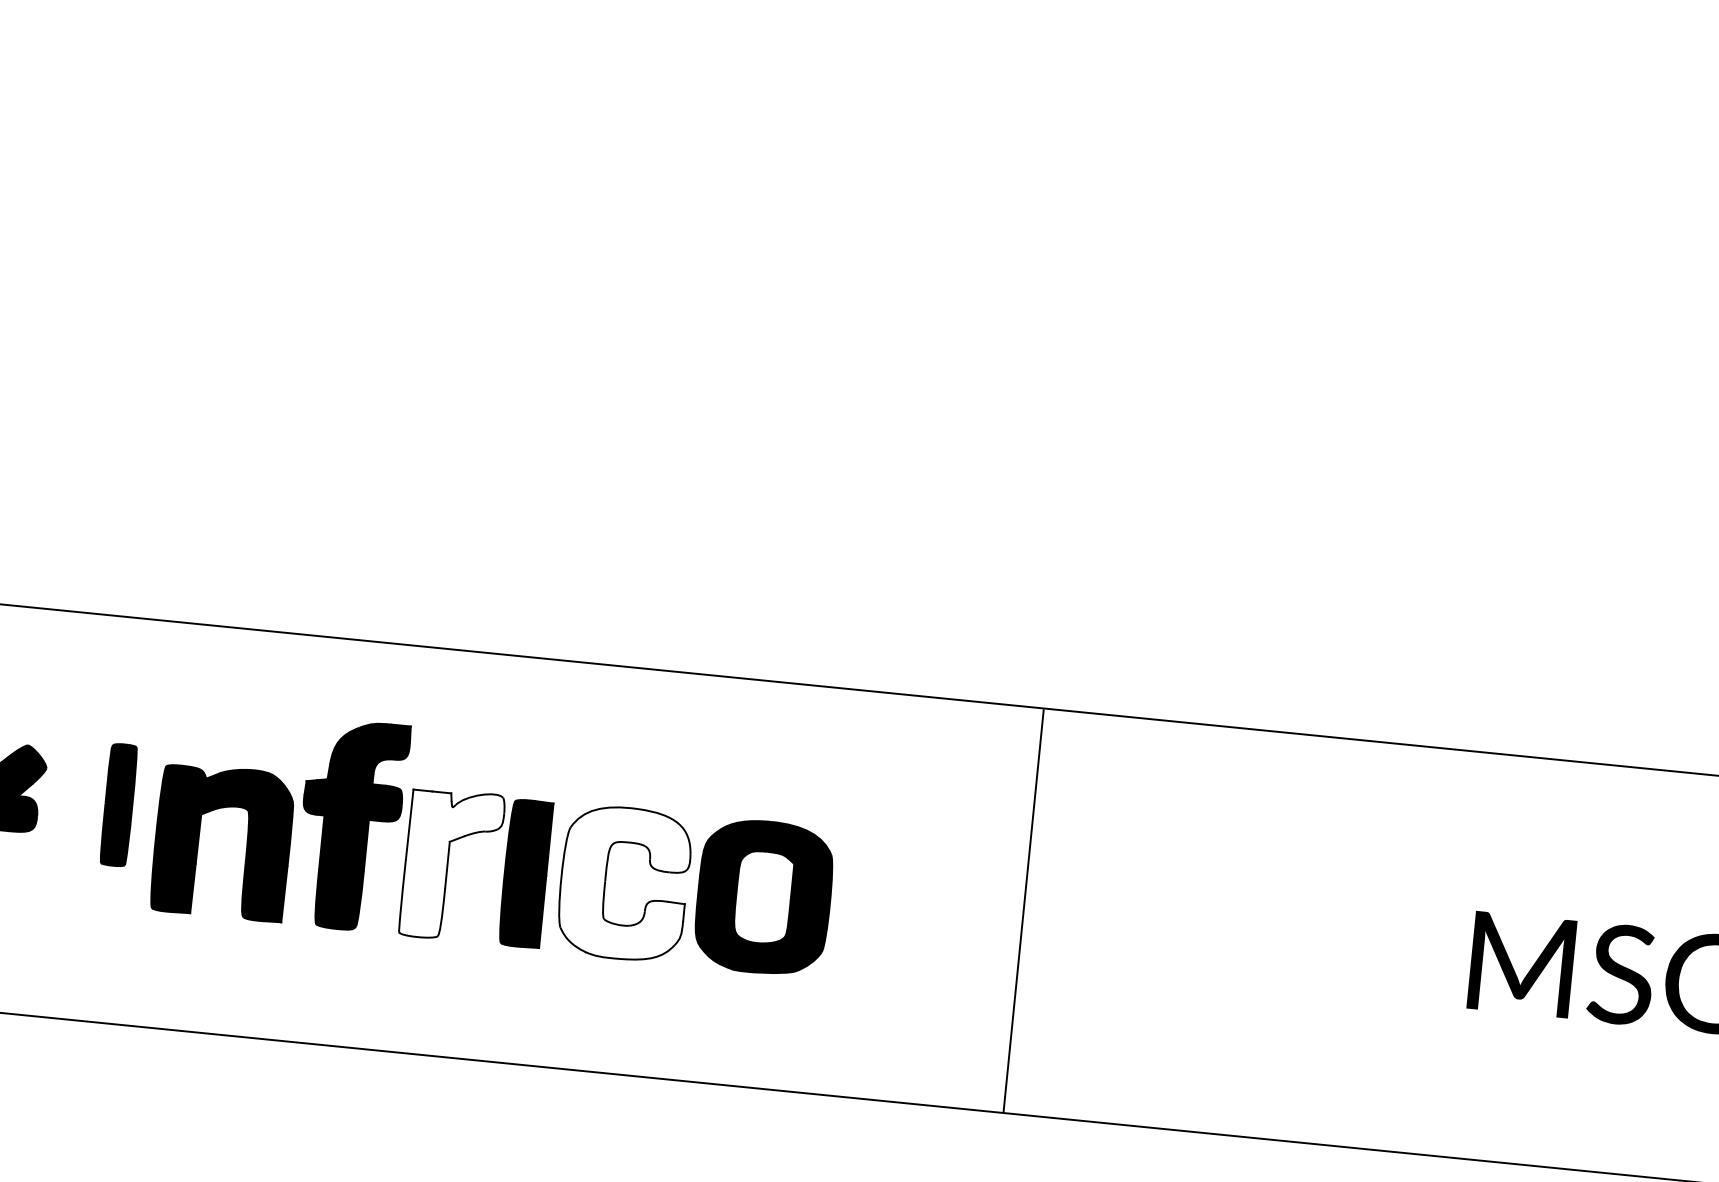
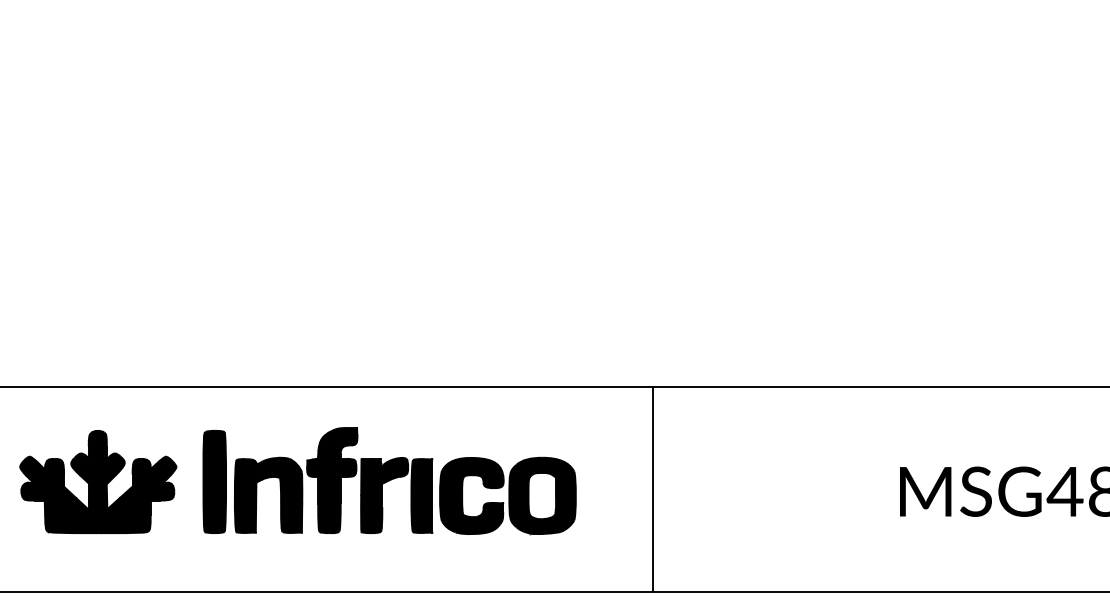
part: (118, 804) -> (214, 481), size x1.67
fill: (451, 865) -> (384, 495), added
fill: (623, 882) -> (471, 495), added
line: (1024, 910) -> (653, 489), moved

